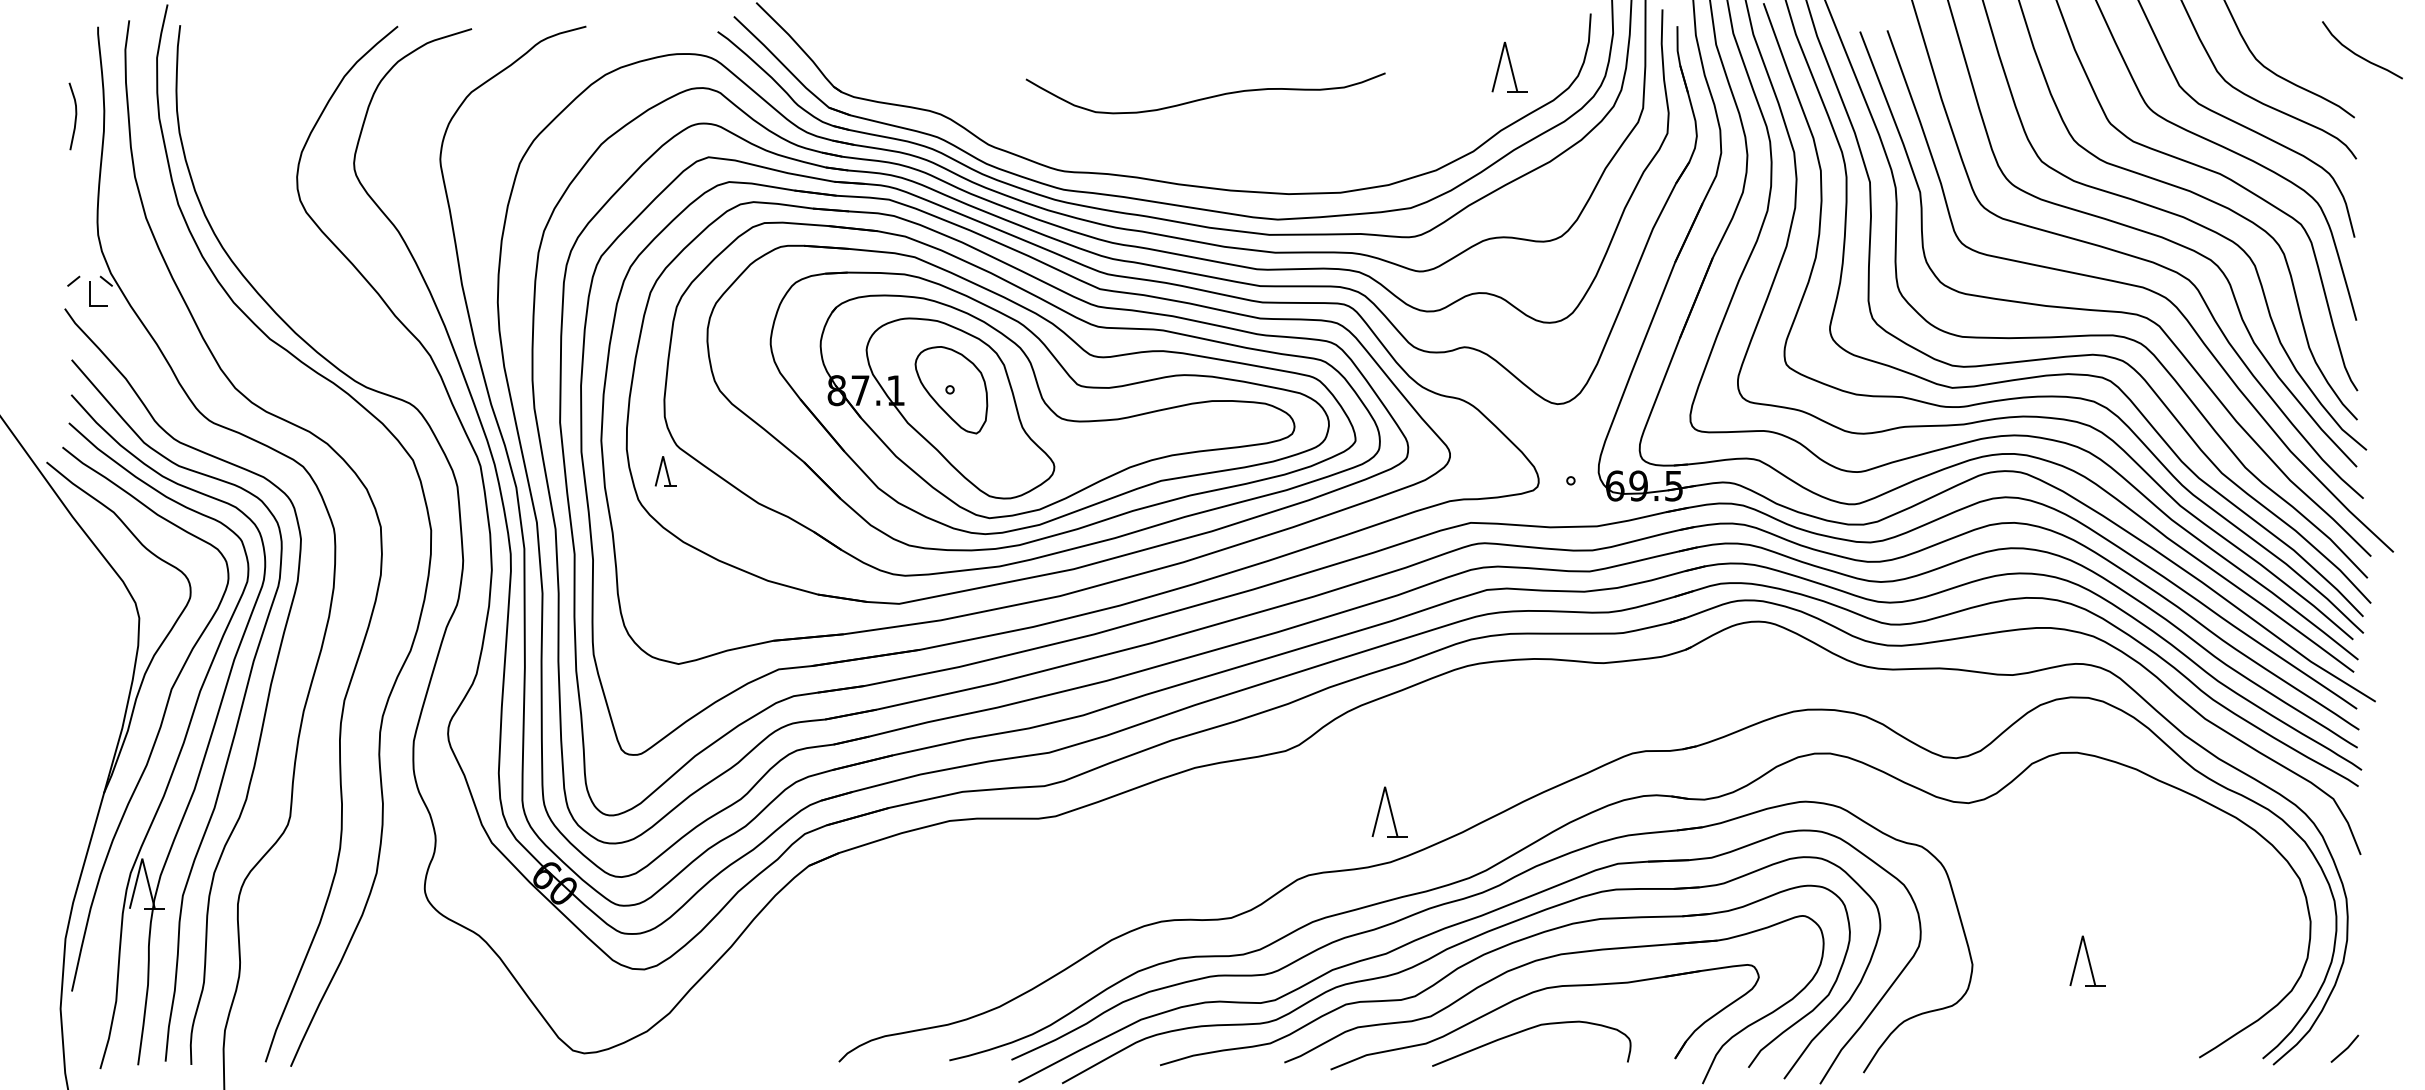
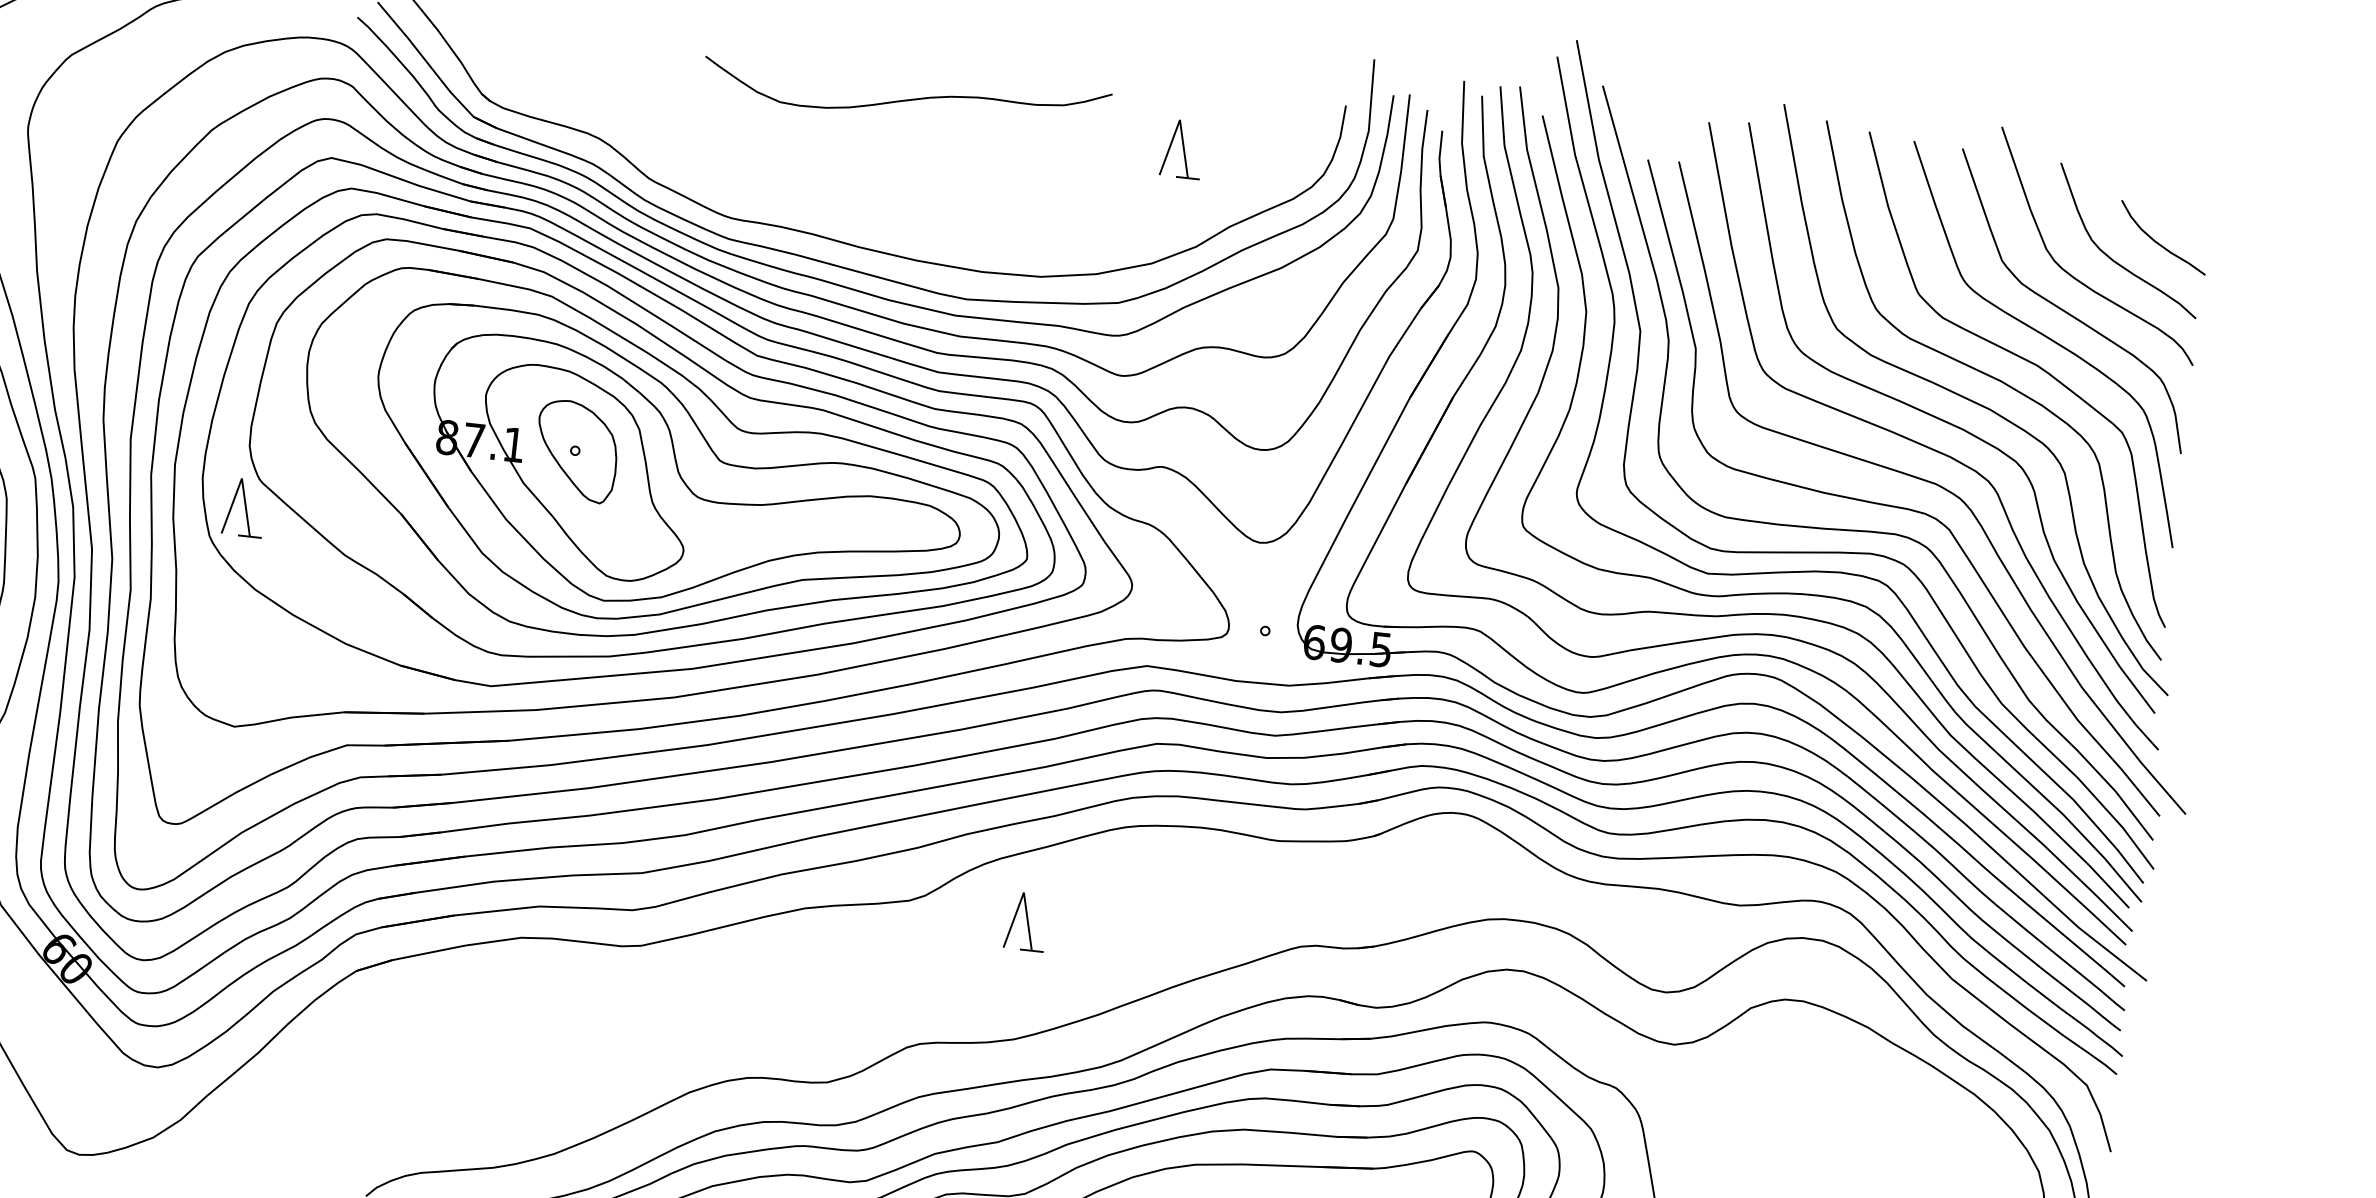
curve: (2360, 55) -> (2160, 243), moved
part: (1509, 66) -> (1182, 148), moved
curve: (1205, 97) -> (906, 99), moved
part: (665, 471) -> (243, 507), size x1.67
part: (1389, 811) -> (1025, 920), moved

